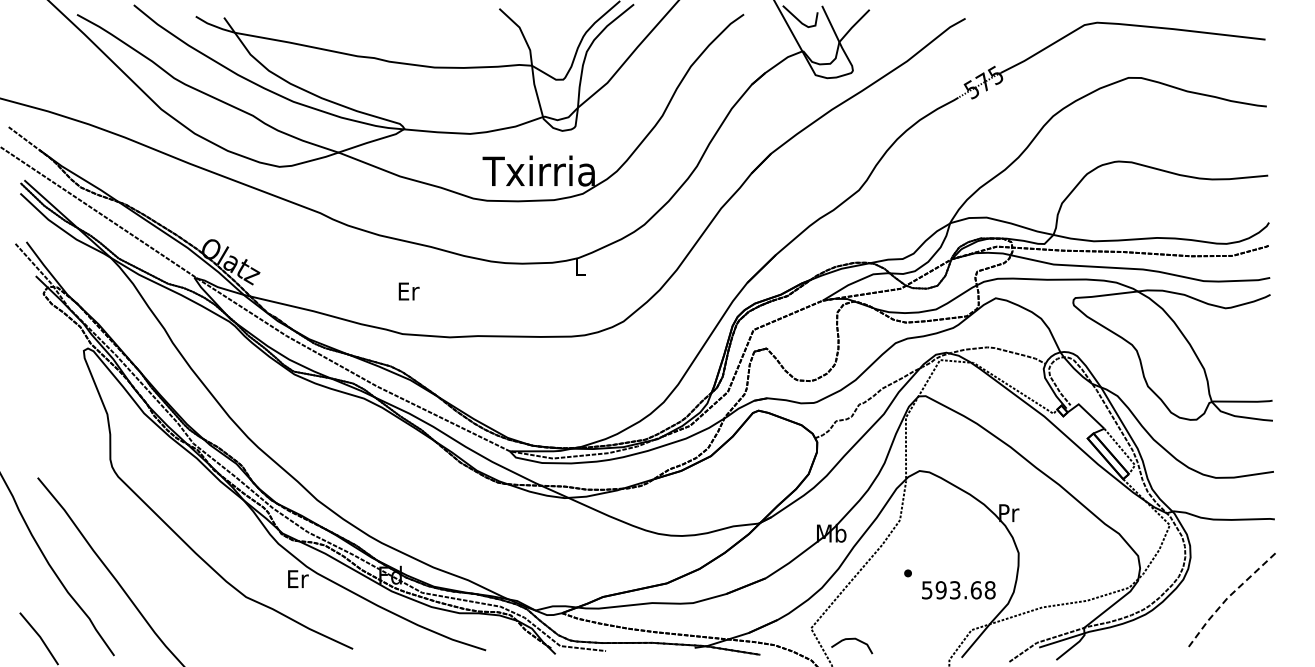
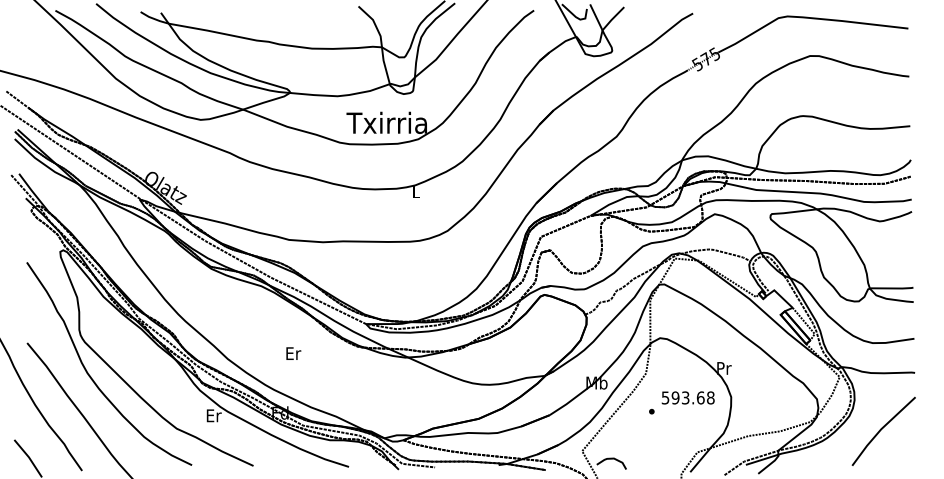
text: (408, 291) -> (293, 353), moved
curve: (127, 525) -> (91, 377), added
text: (958, 590) -> (688, 398), moved
line: (1227, 598) -> (881, 429), dashed -> solid

